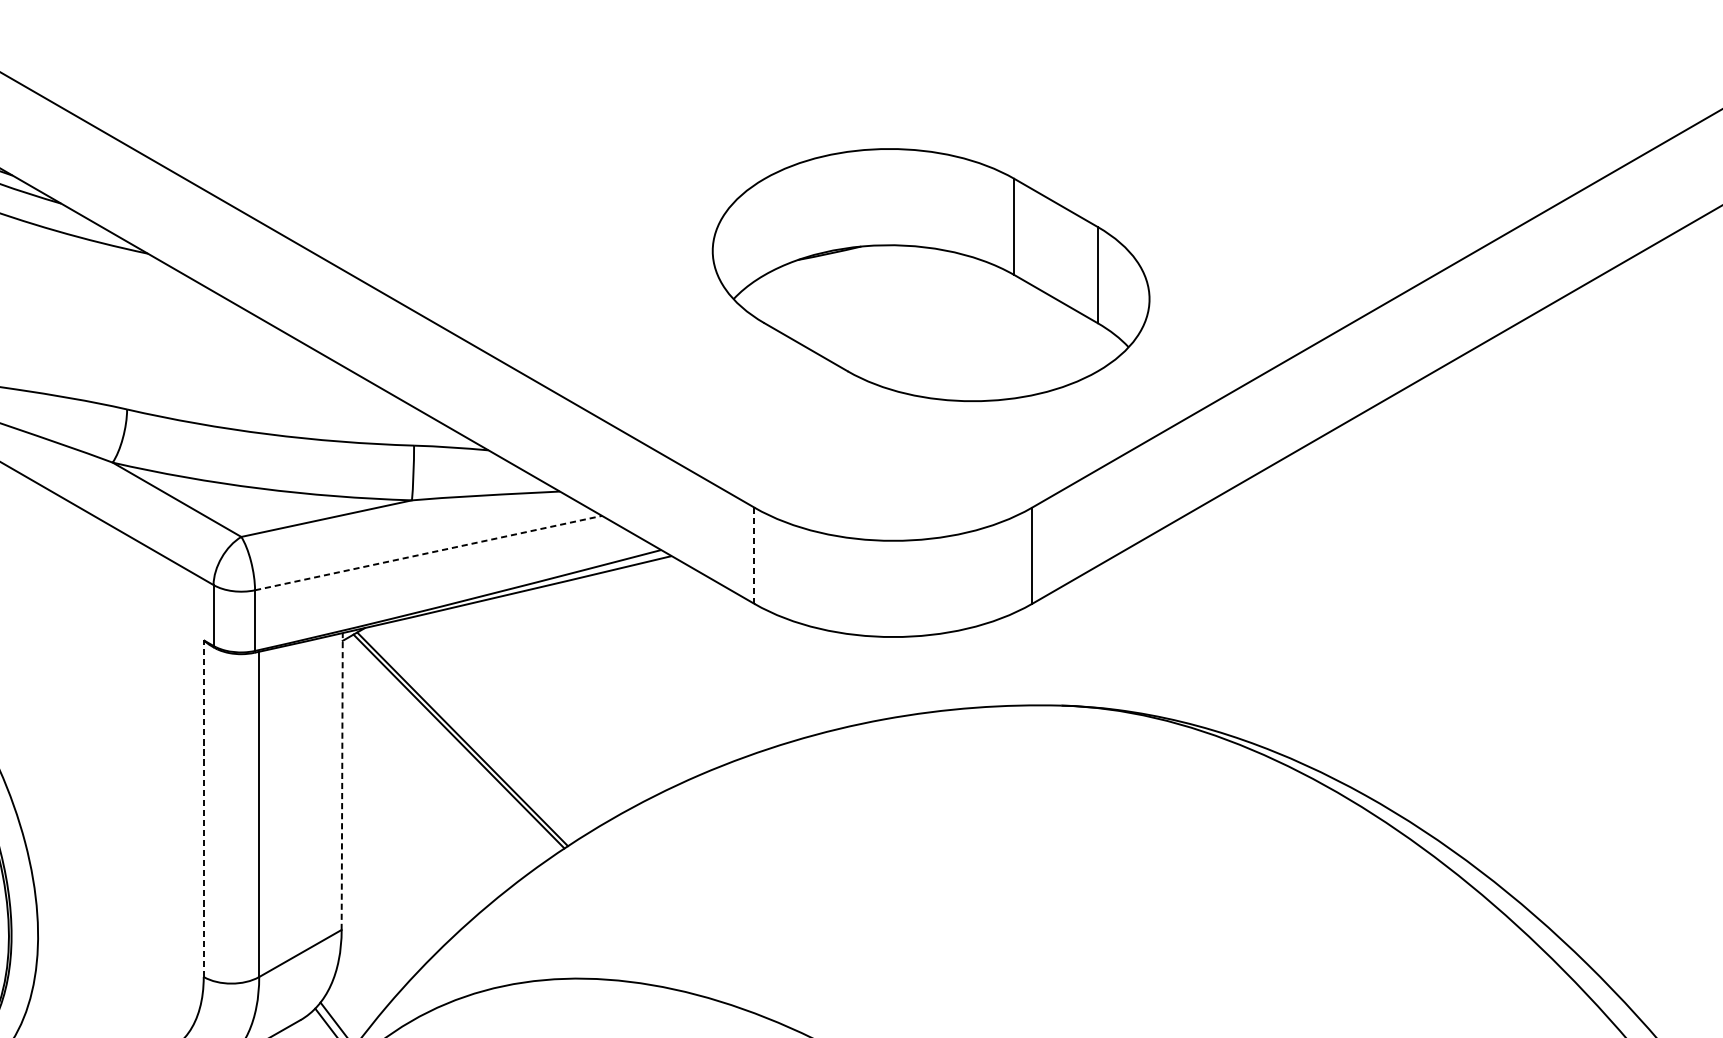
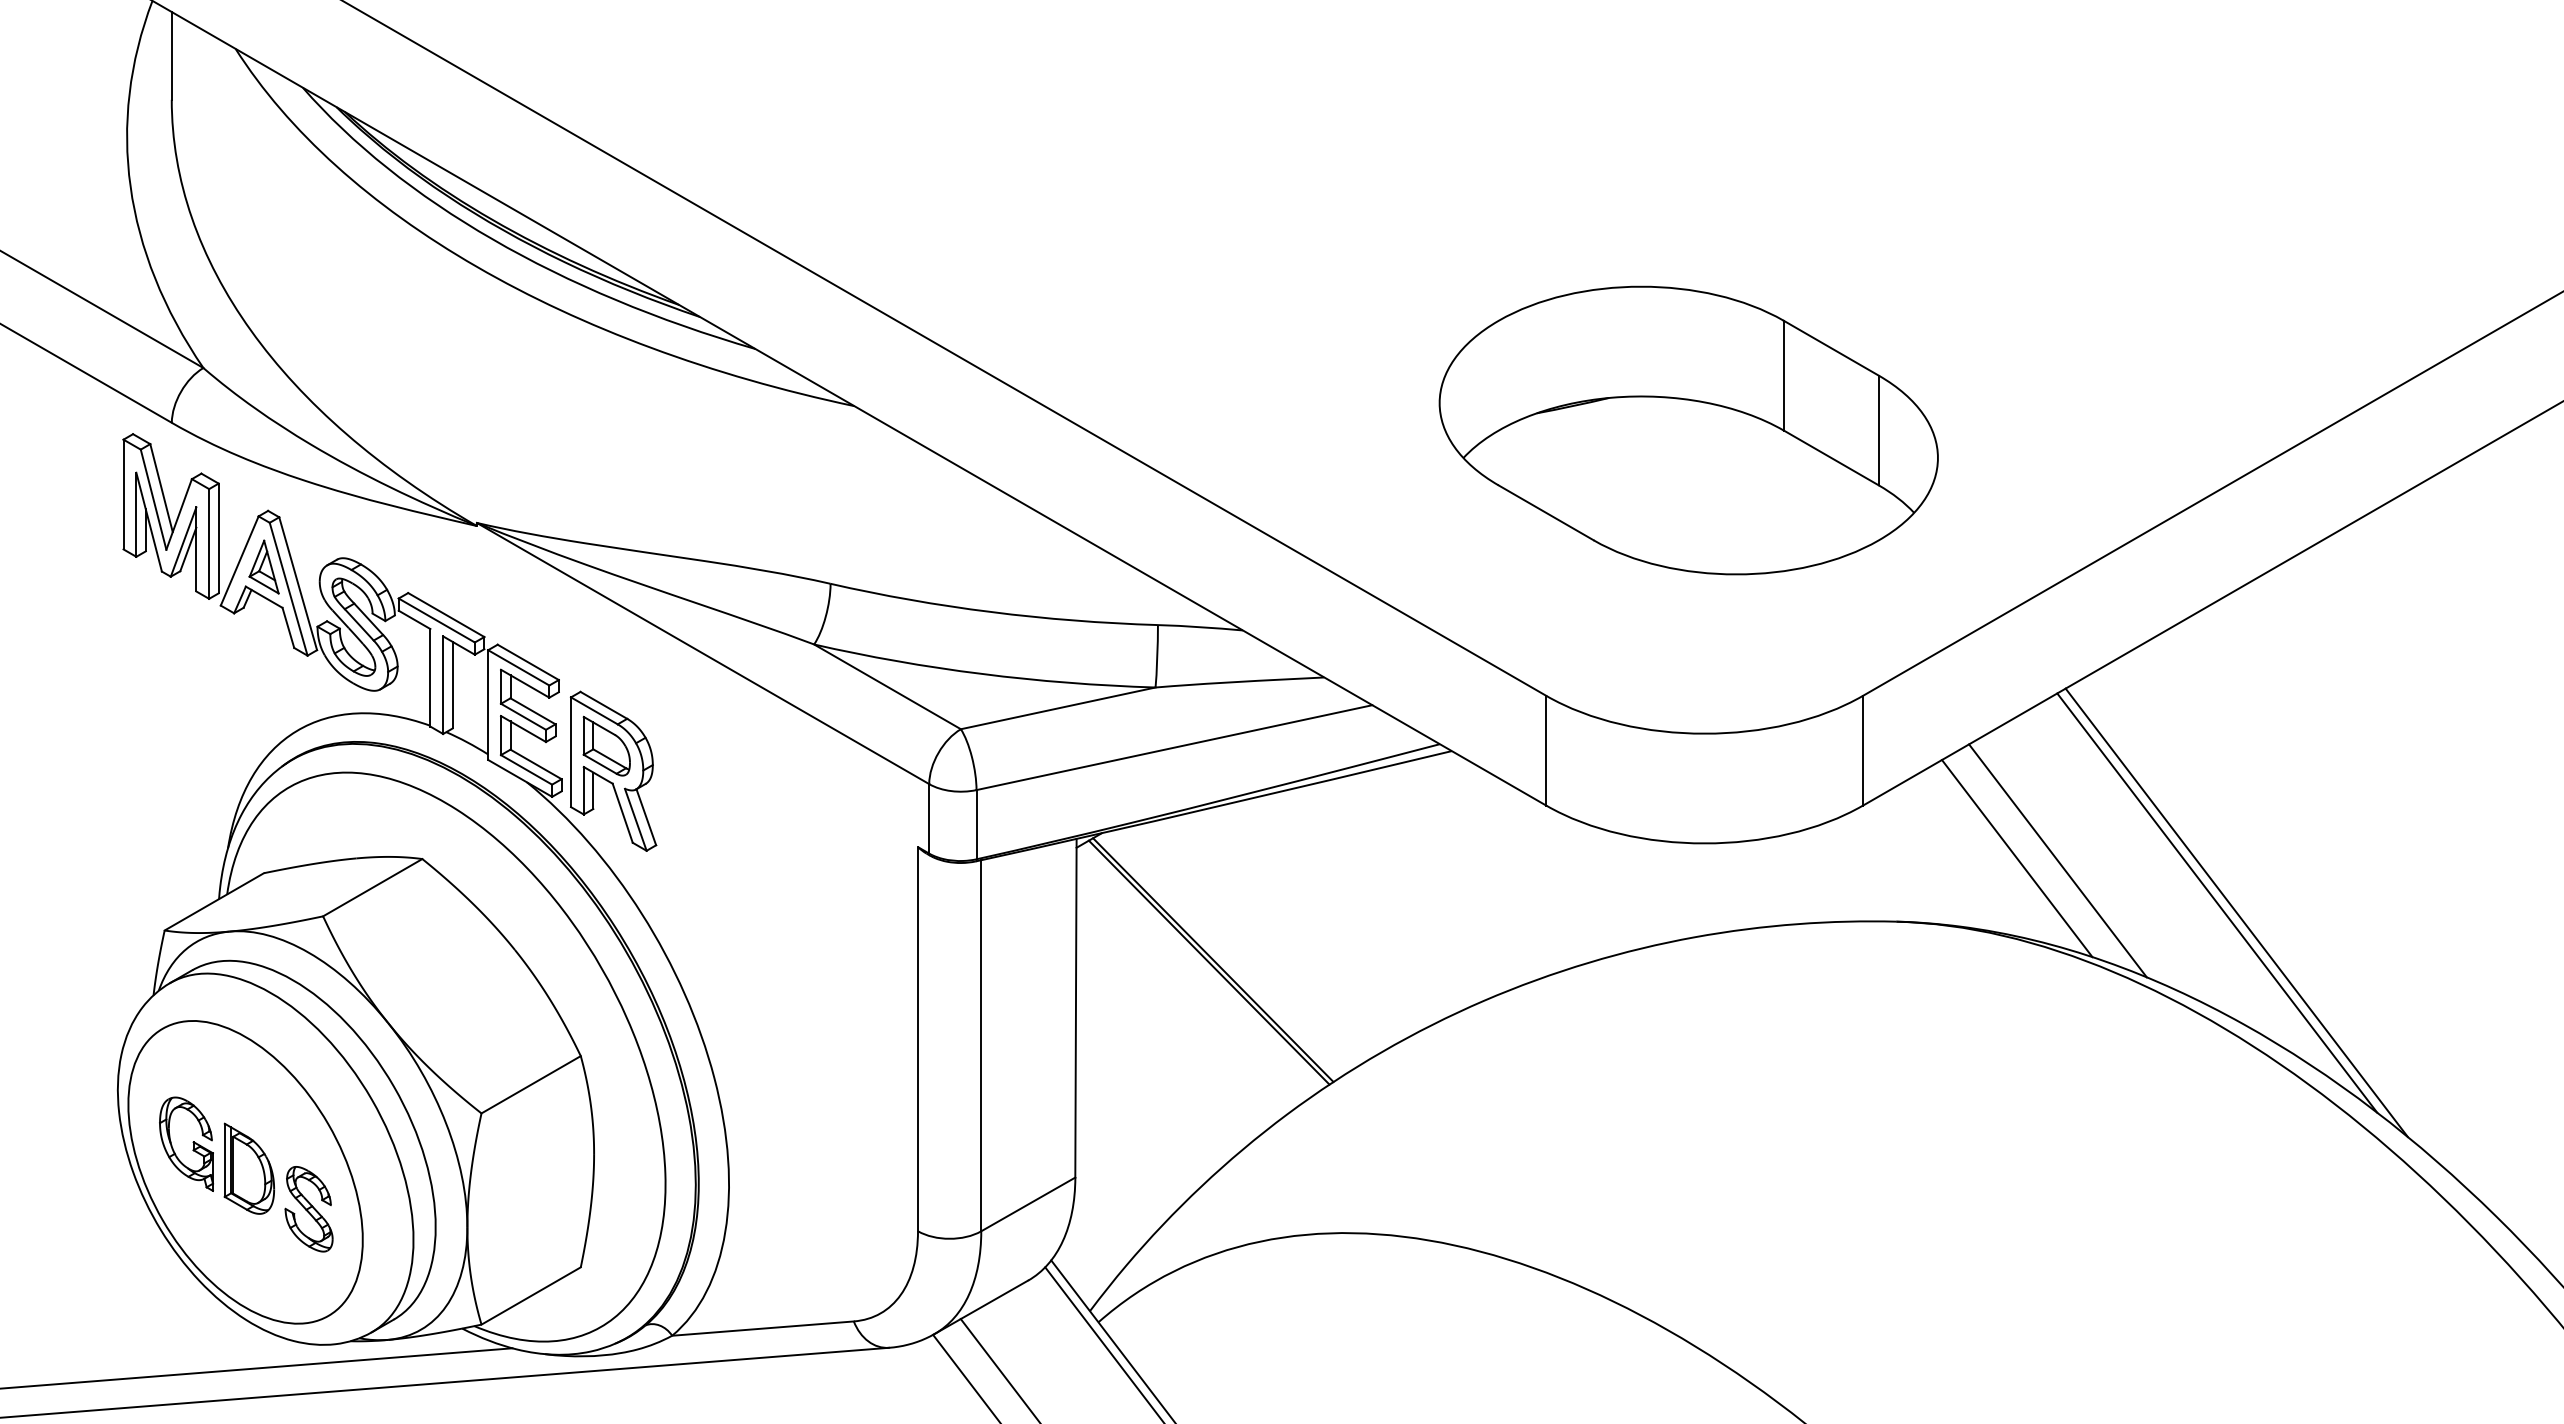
part: (930, 275) -> (1688, 430), moved
line: (428, 552) -> (1174, 747), dashed -> solid
line: (754, 555) -> (1546, 750), dashed -> solid
line: (1166, 650) -> (2016, 858), added
line: (1202, 652) -> (2057, 860), added
line: (1342, 688) -> (2217, 902), added
line: (1359, 697) -> (2236, 912), added
line: (341, 780) -> (1075, 1007), dashed -> solid
line: (203, 808) -> (917, 1038), dashed -> solid

